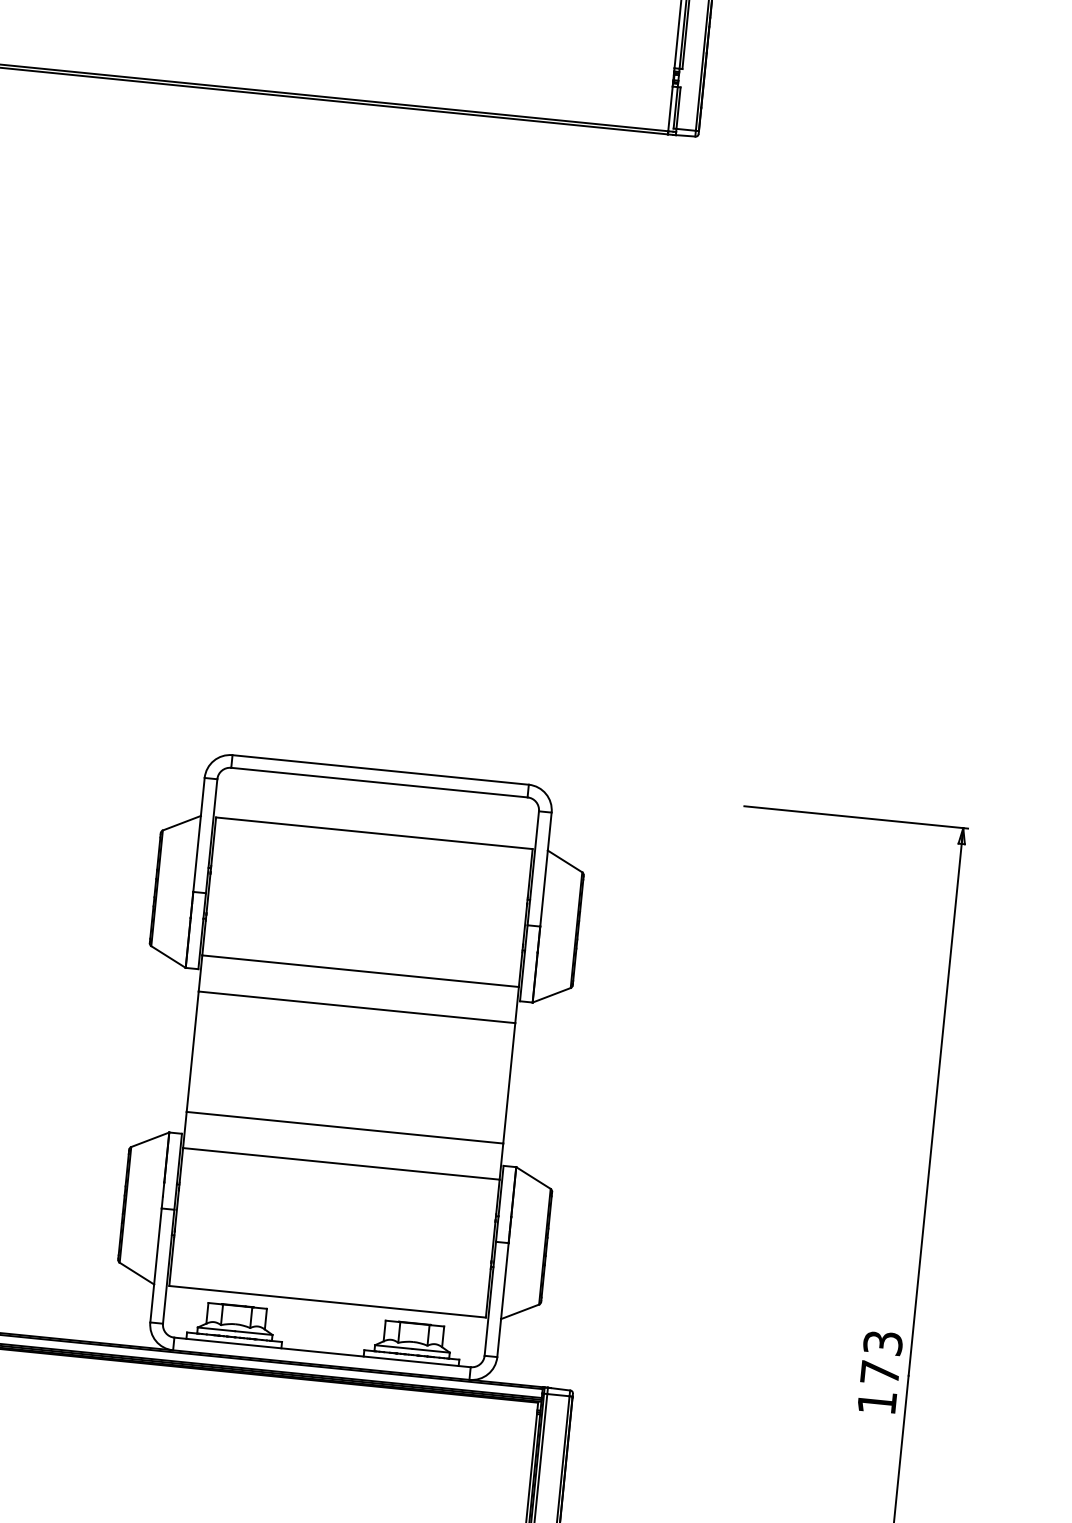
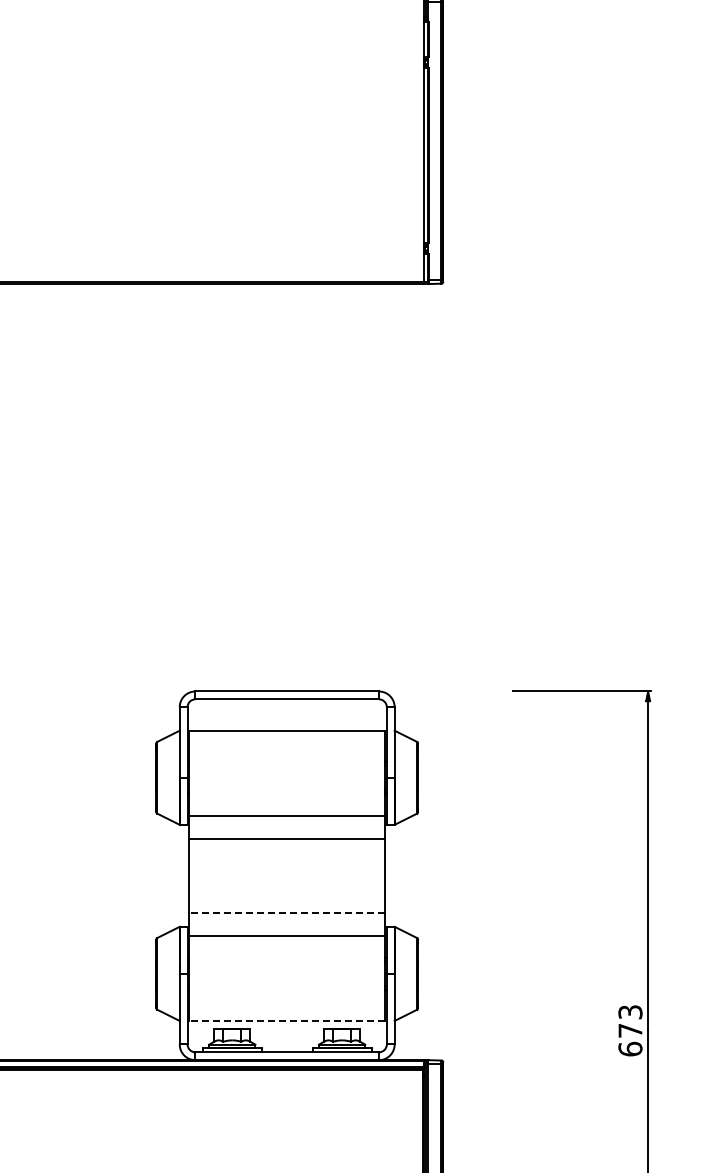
line: (343, 1128) -> (286, 913), solid -> dashed
line: (326, 1300) -> (286, 1020), solid -> dashed
text: (877, 1401) -> (630, 1048), 173 -> 673

